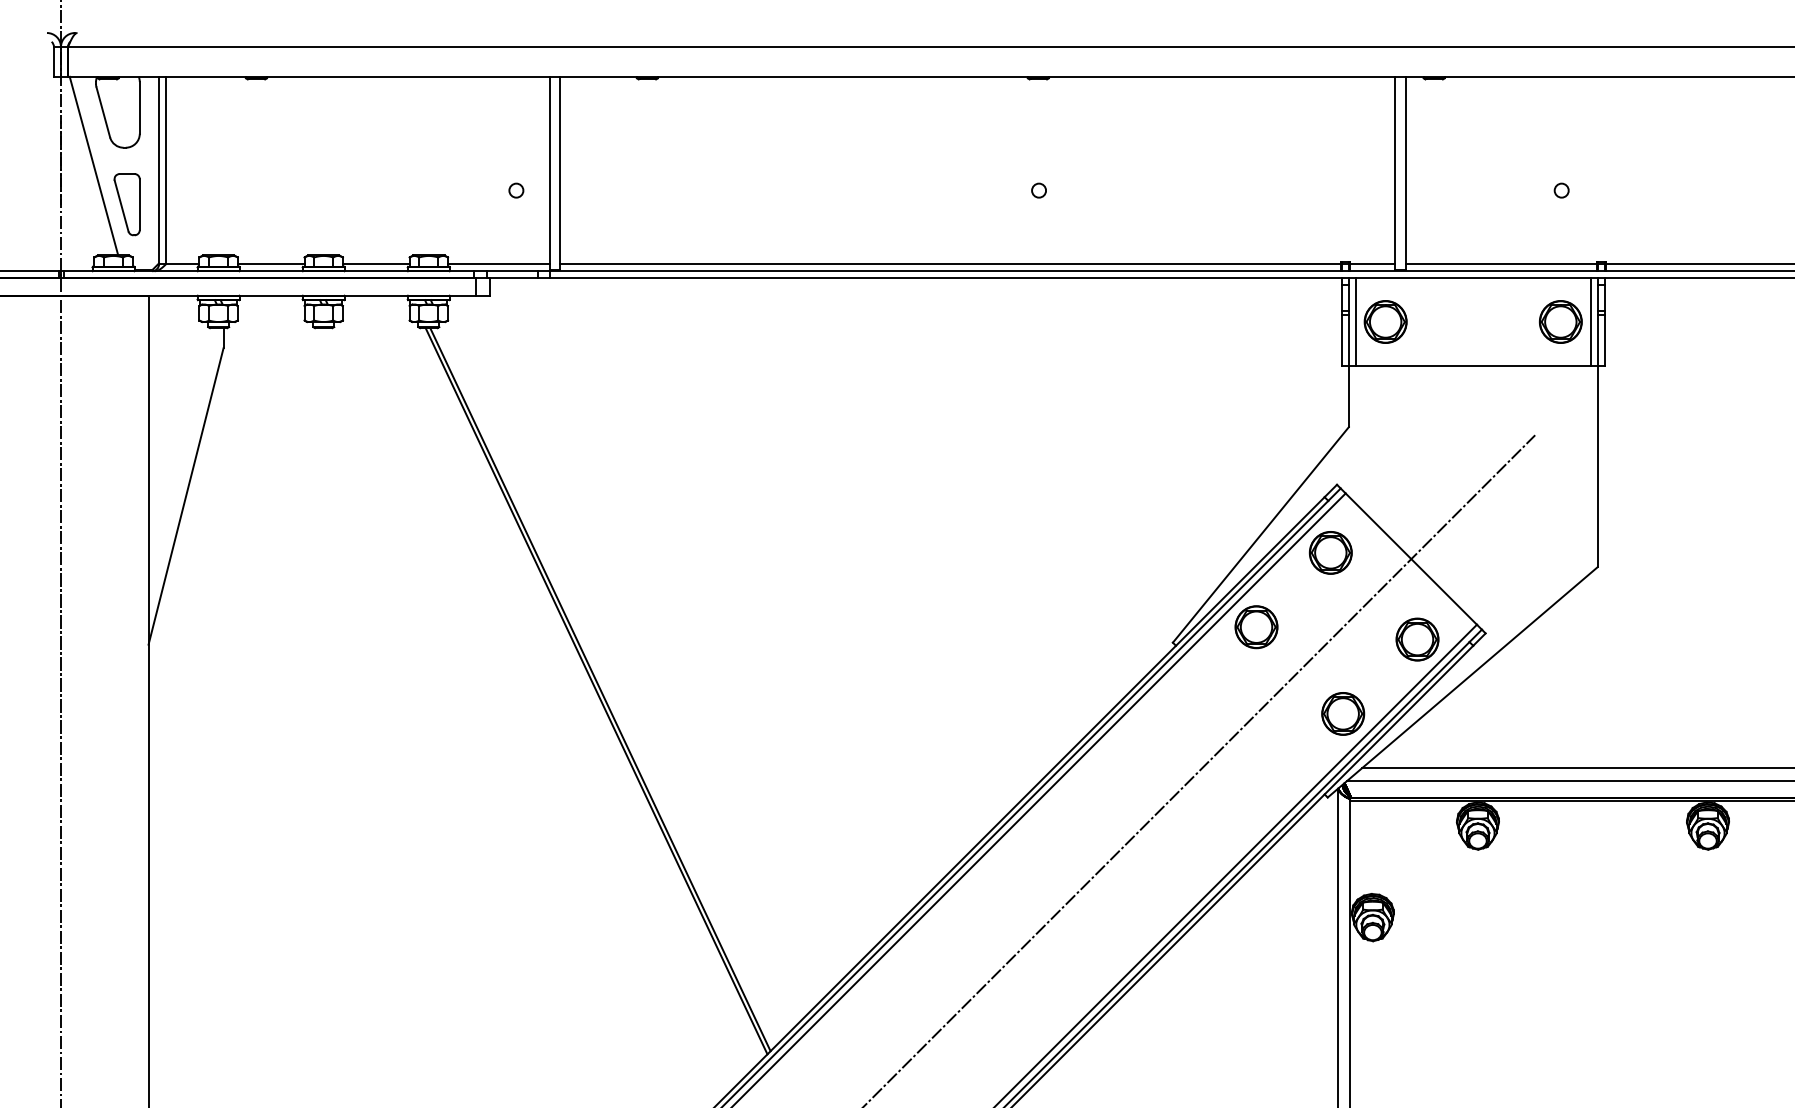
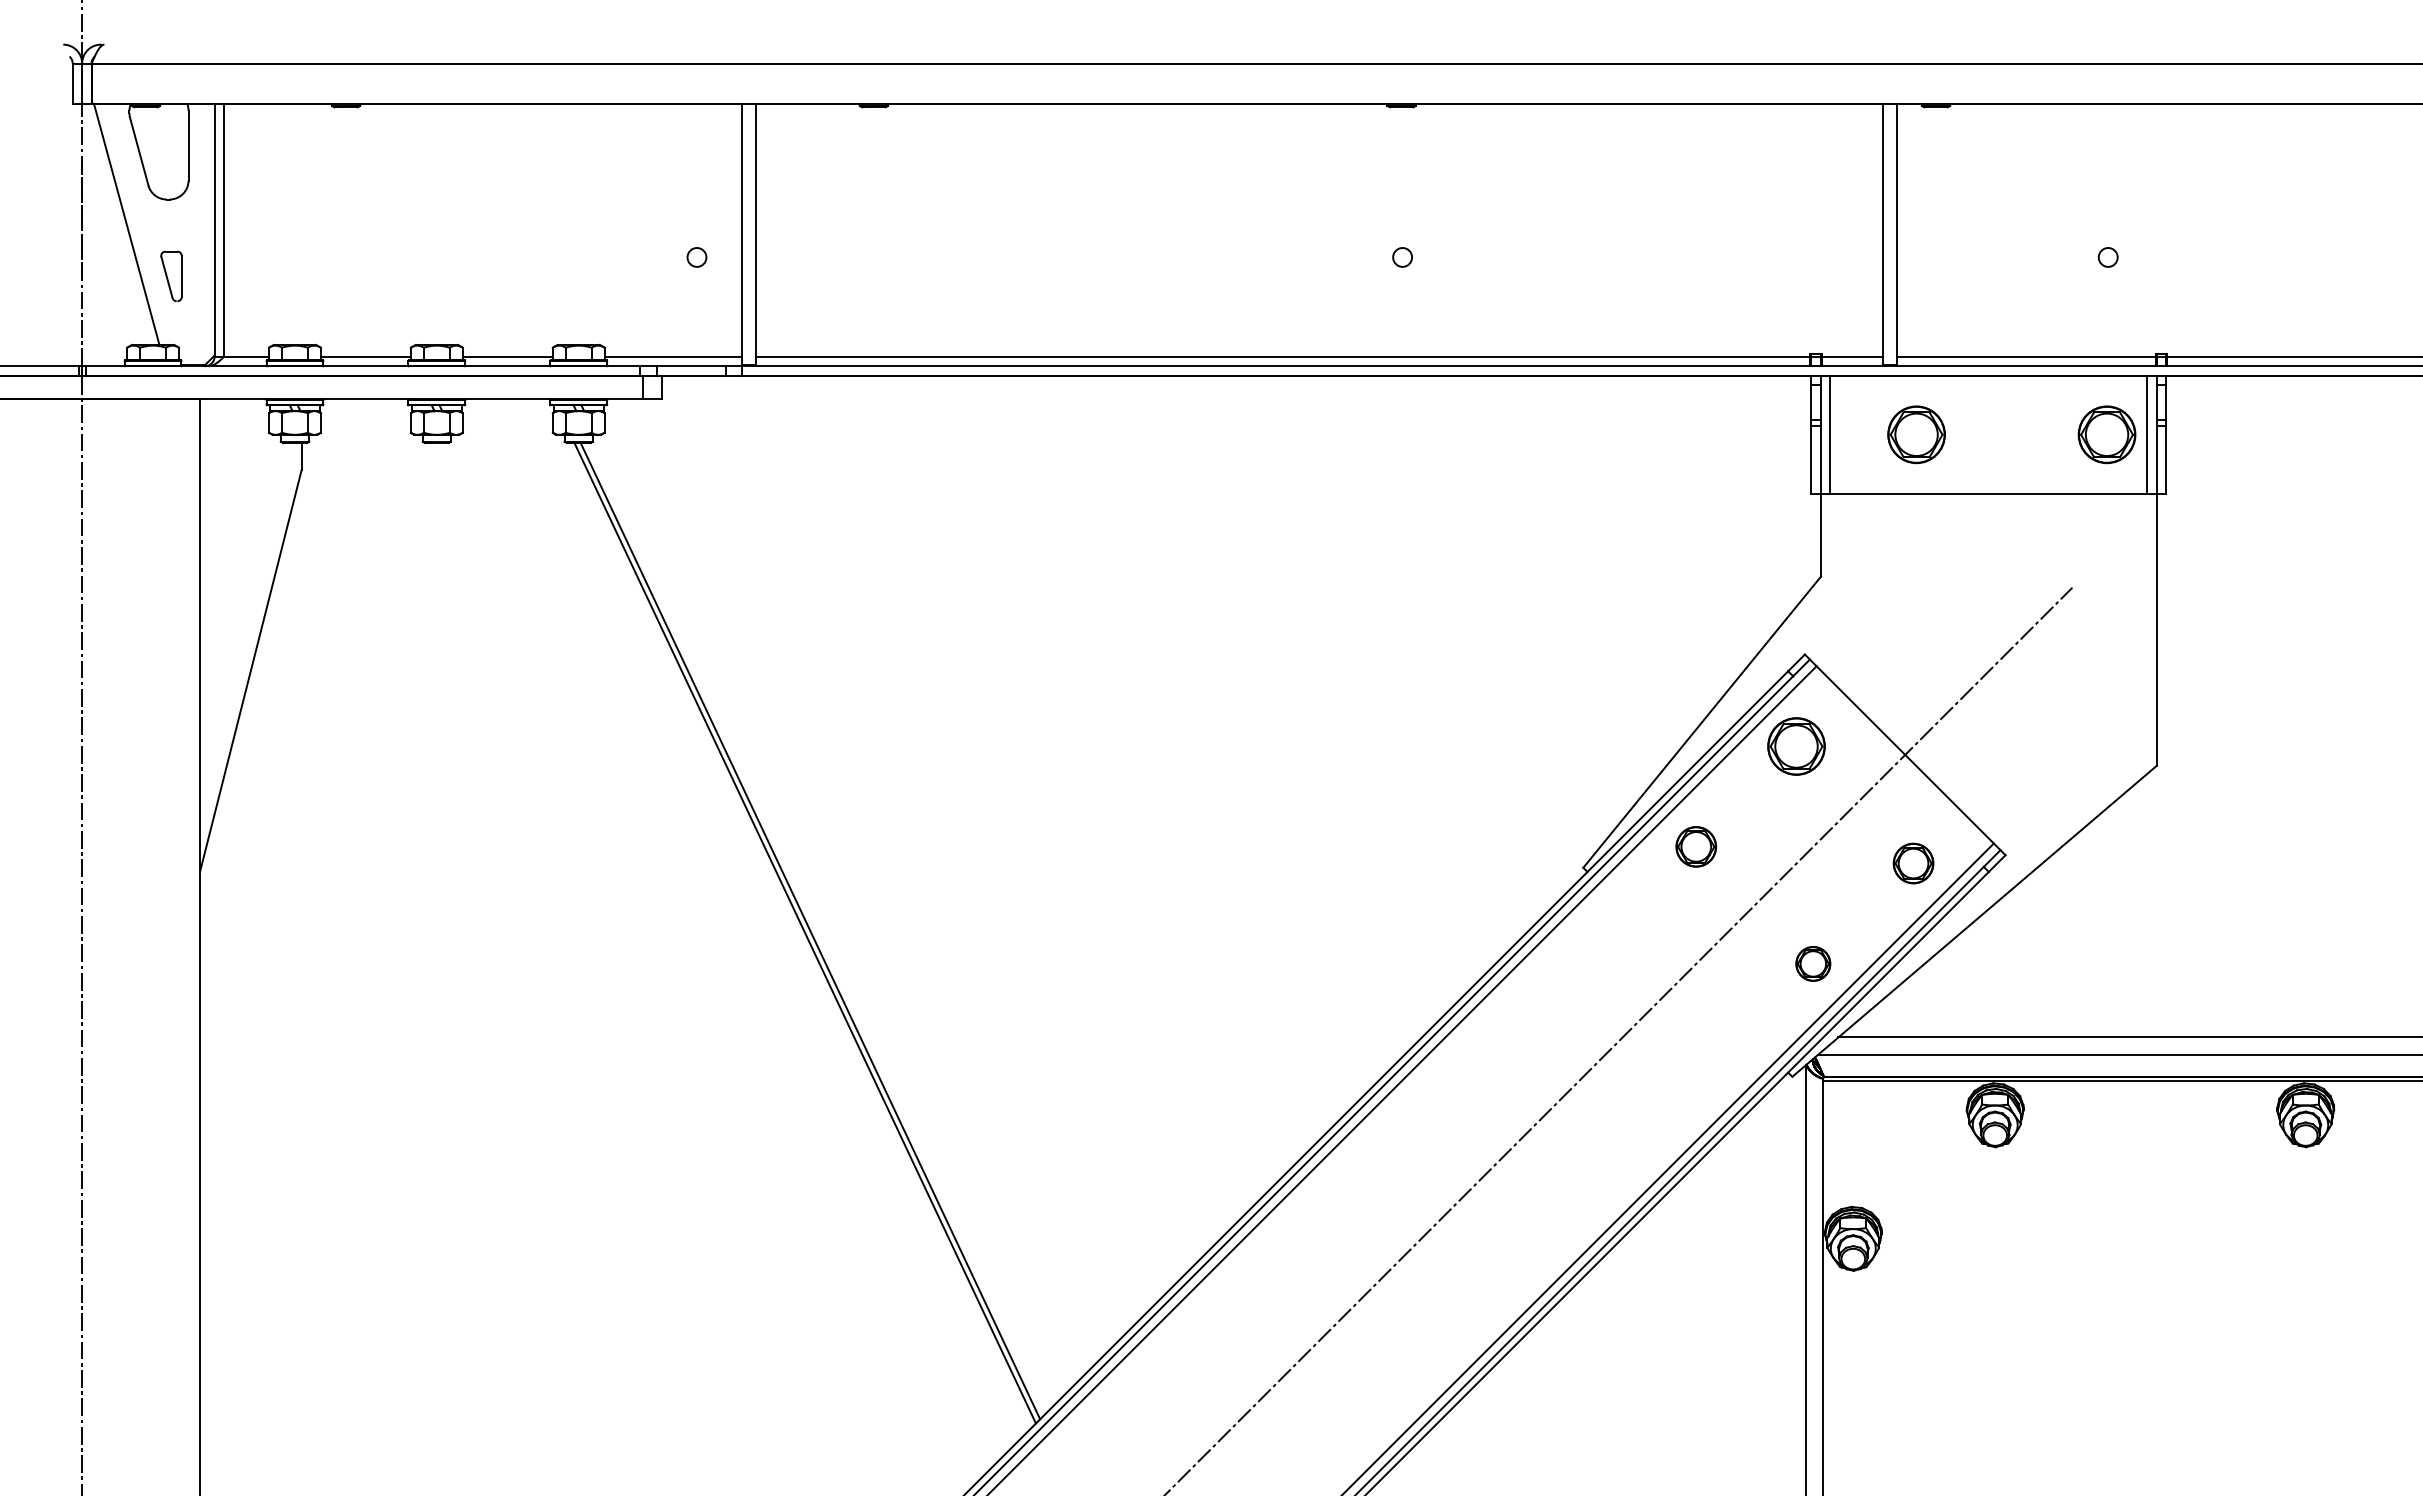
part: (127, 204) -> (171, 276), size x0.6
part: (1385, 321) -> (1916, 434), moved
part: (1256, 626) -> (1696, 846), size x0.7
part: (1417, 639) -> (1913, 863), size x0.7
part: (1343, 713) -> (1813, 963), size x0.6

